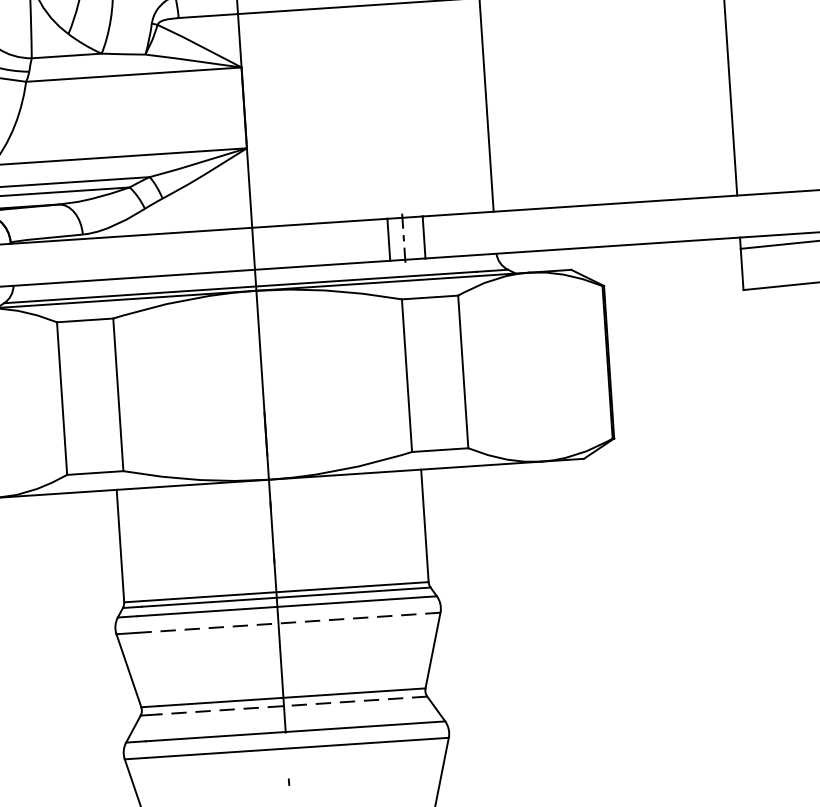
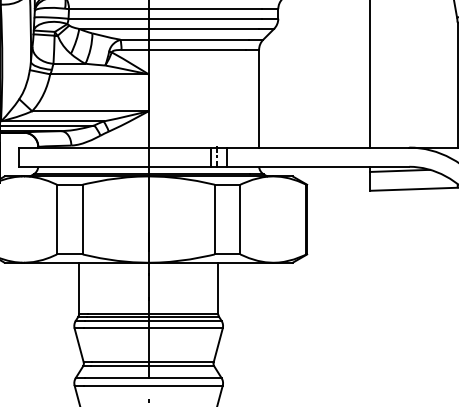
line: (288, 622) -> (153, 328), dashed -> solid
line: (292, 706) -> (152, 366), dashed -> solid

